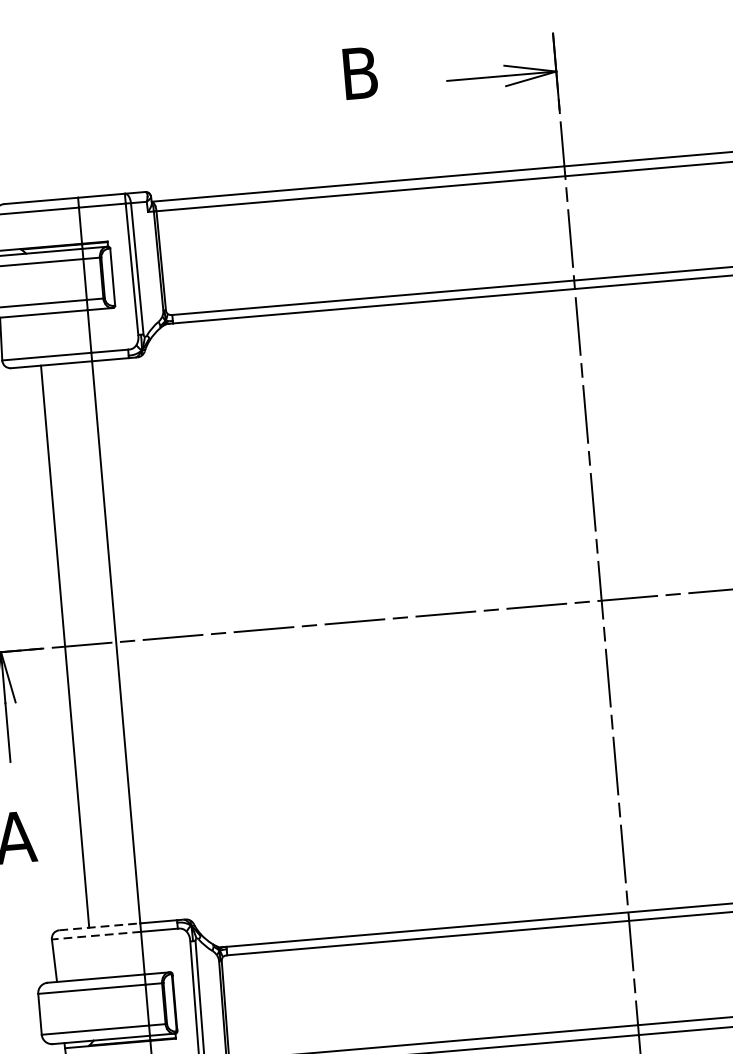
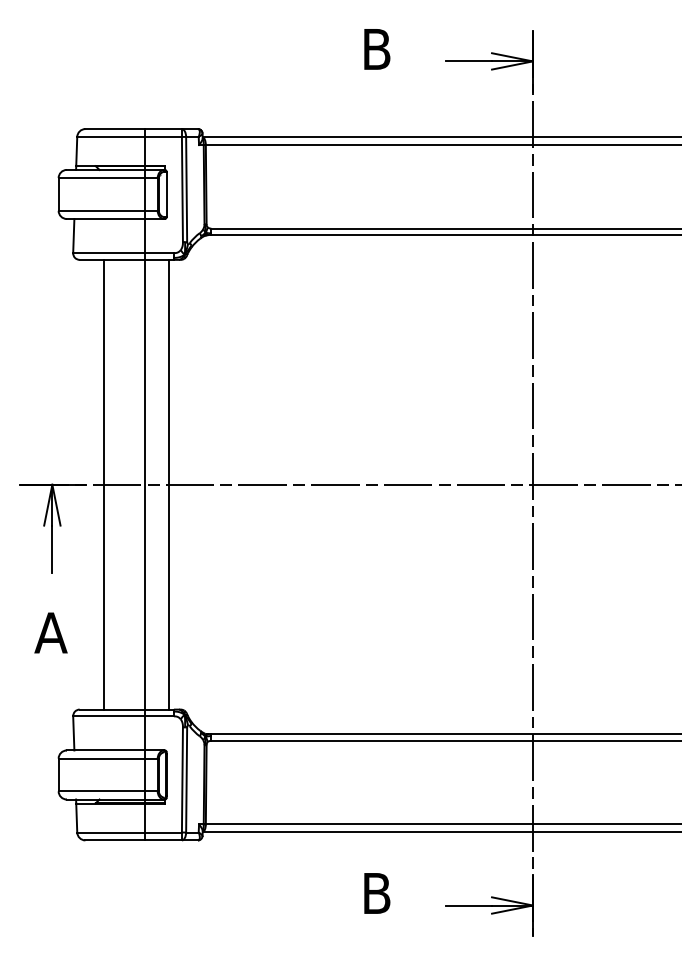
line: (147, 639) -> (169, 484), added
line: (100, 926) -> (112, 709), dashed -> solid
line: (96, 935) -> (108, 716), dashed -> solid

